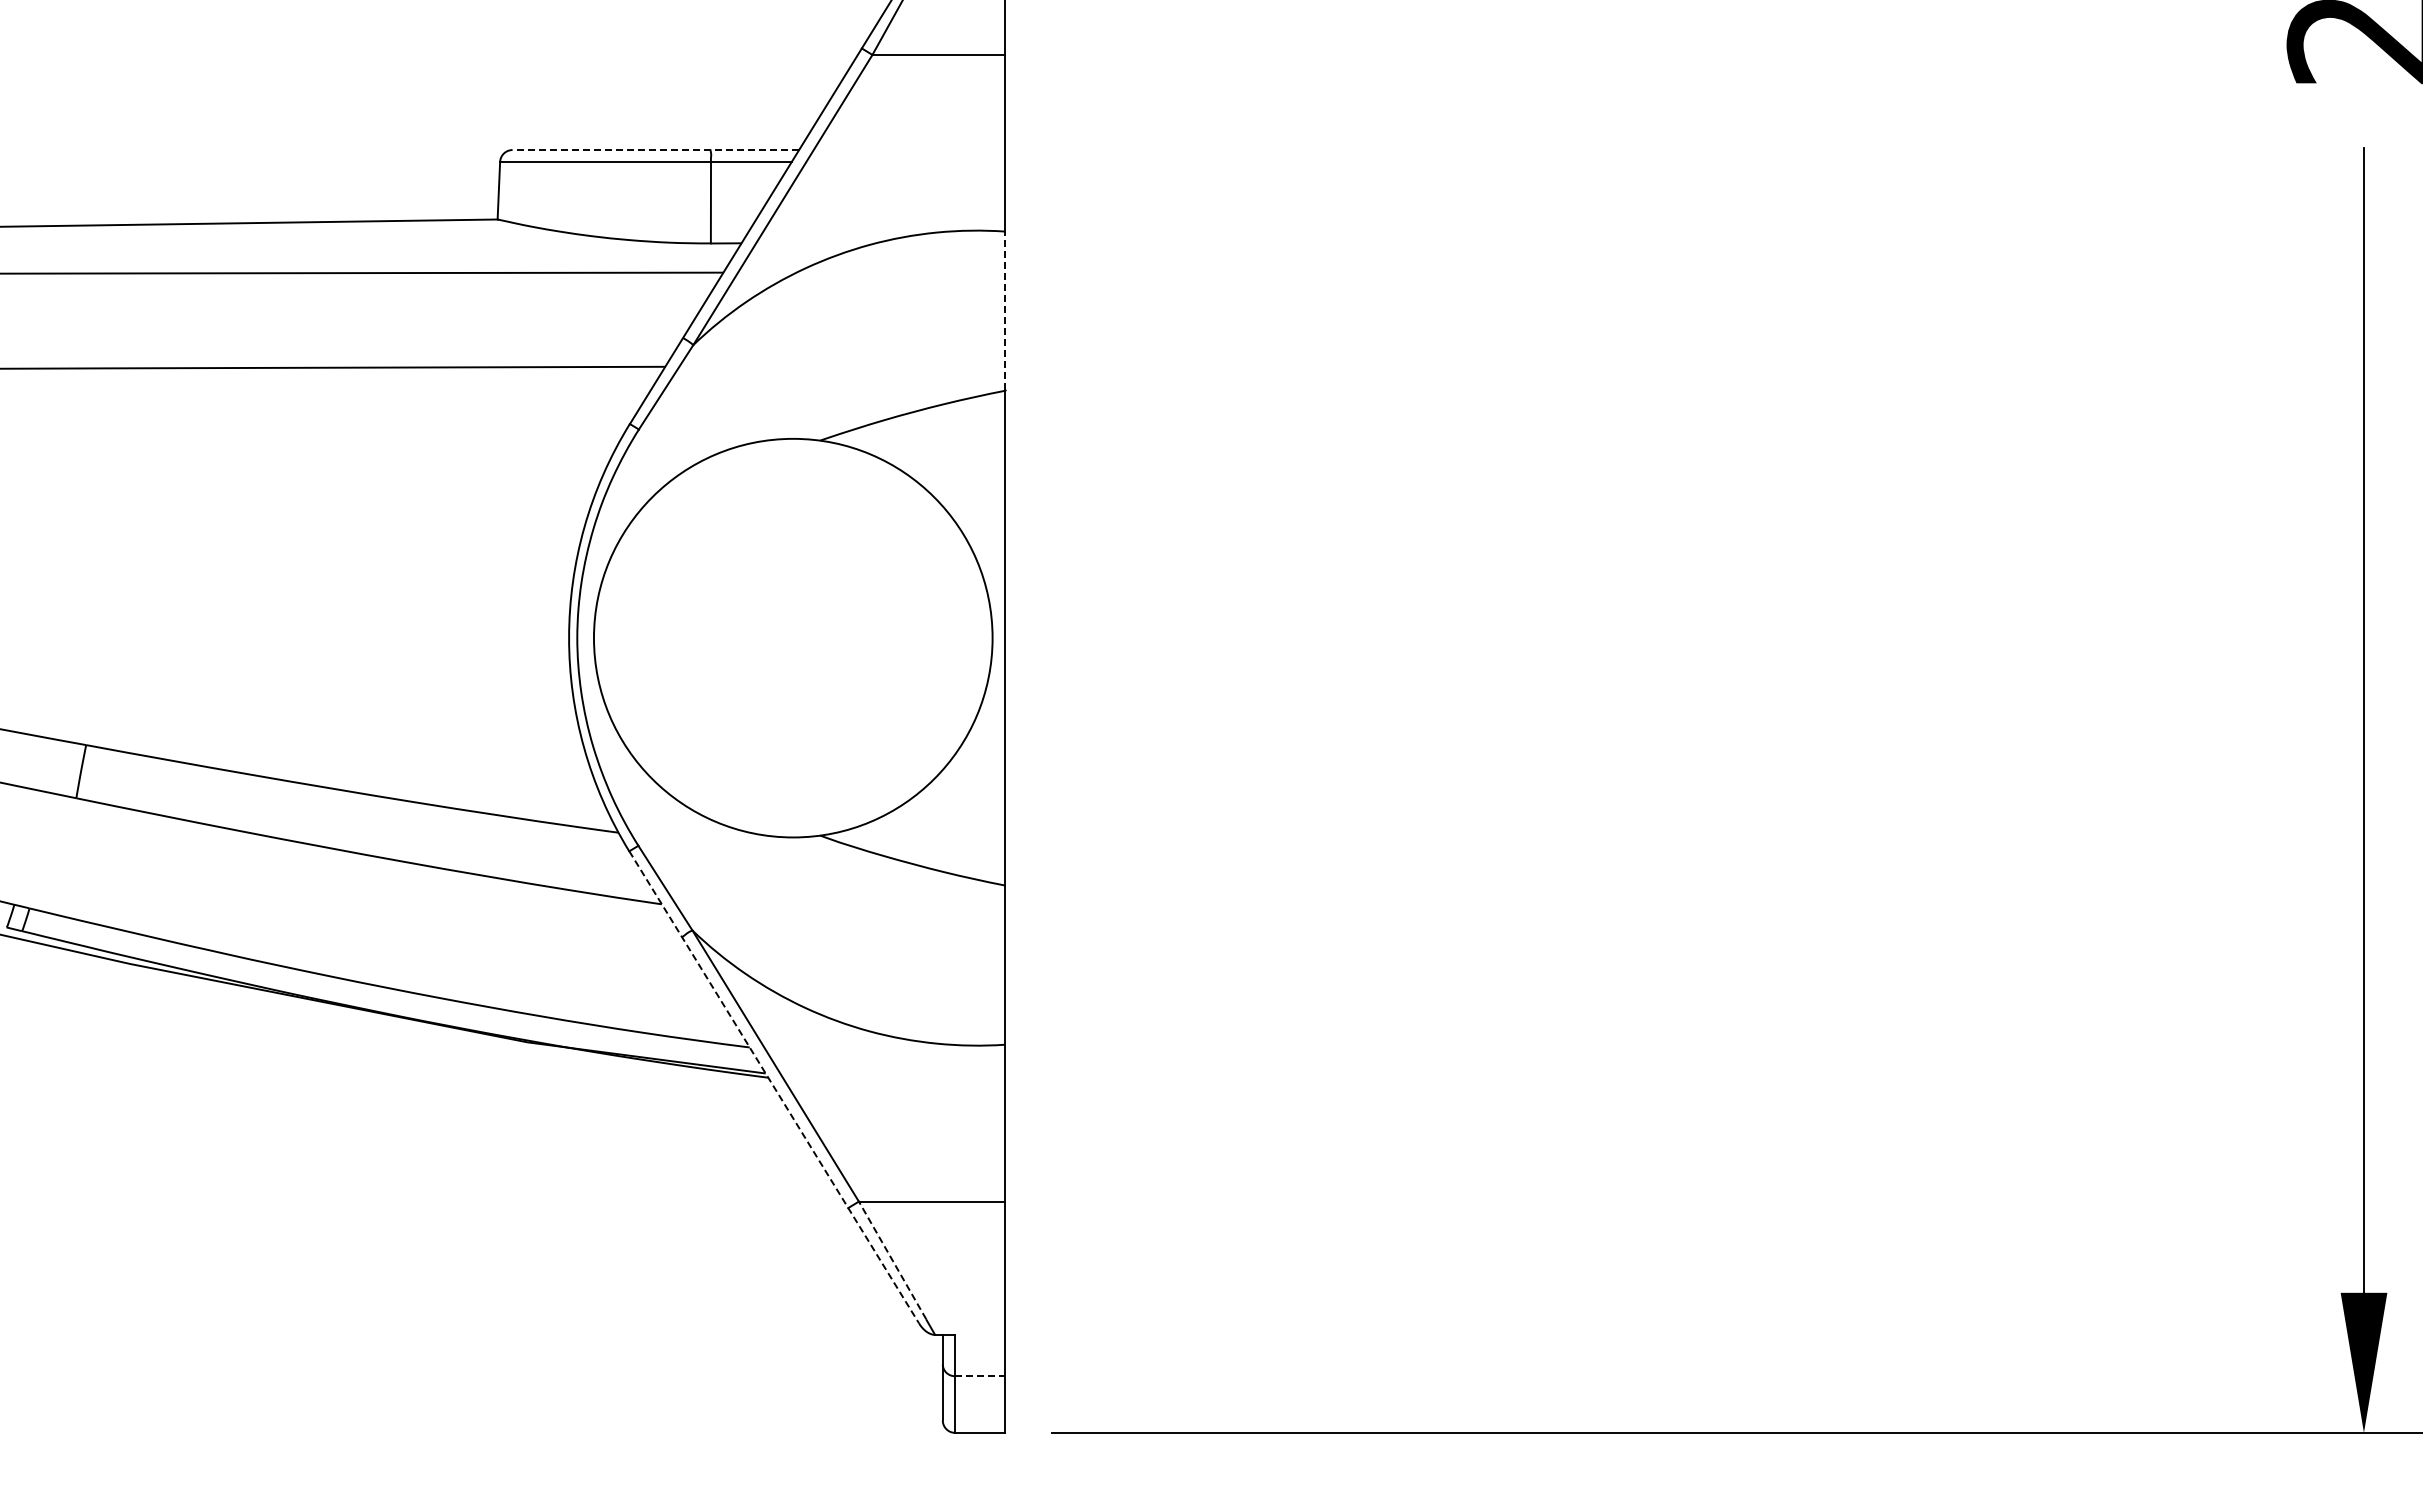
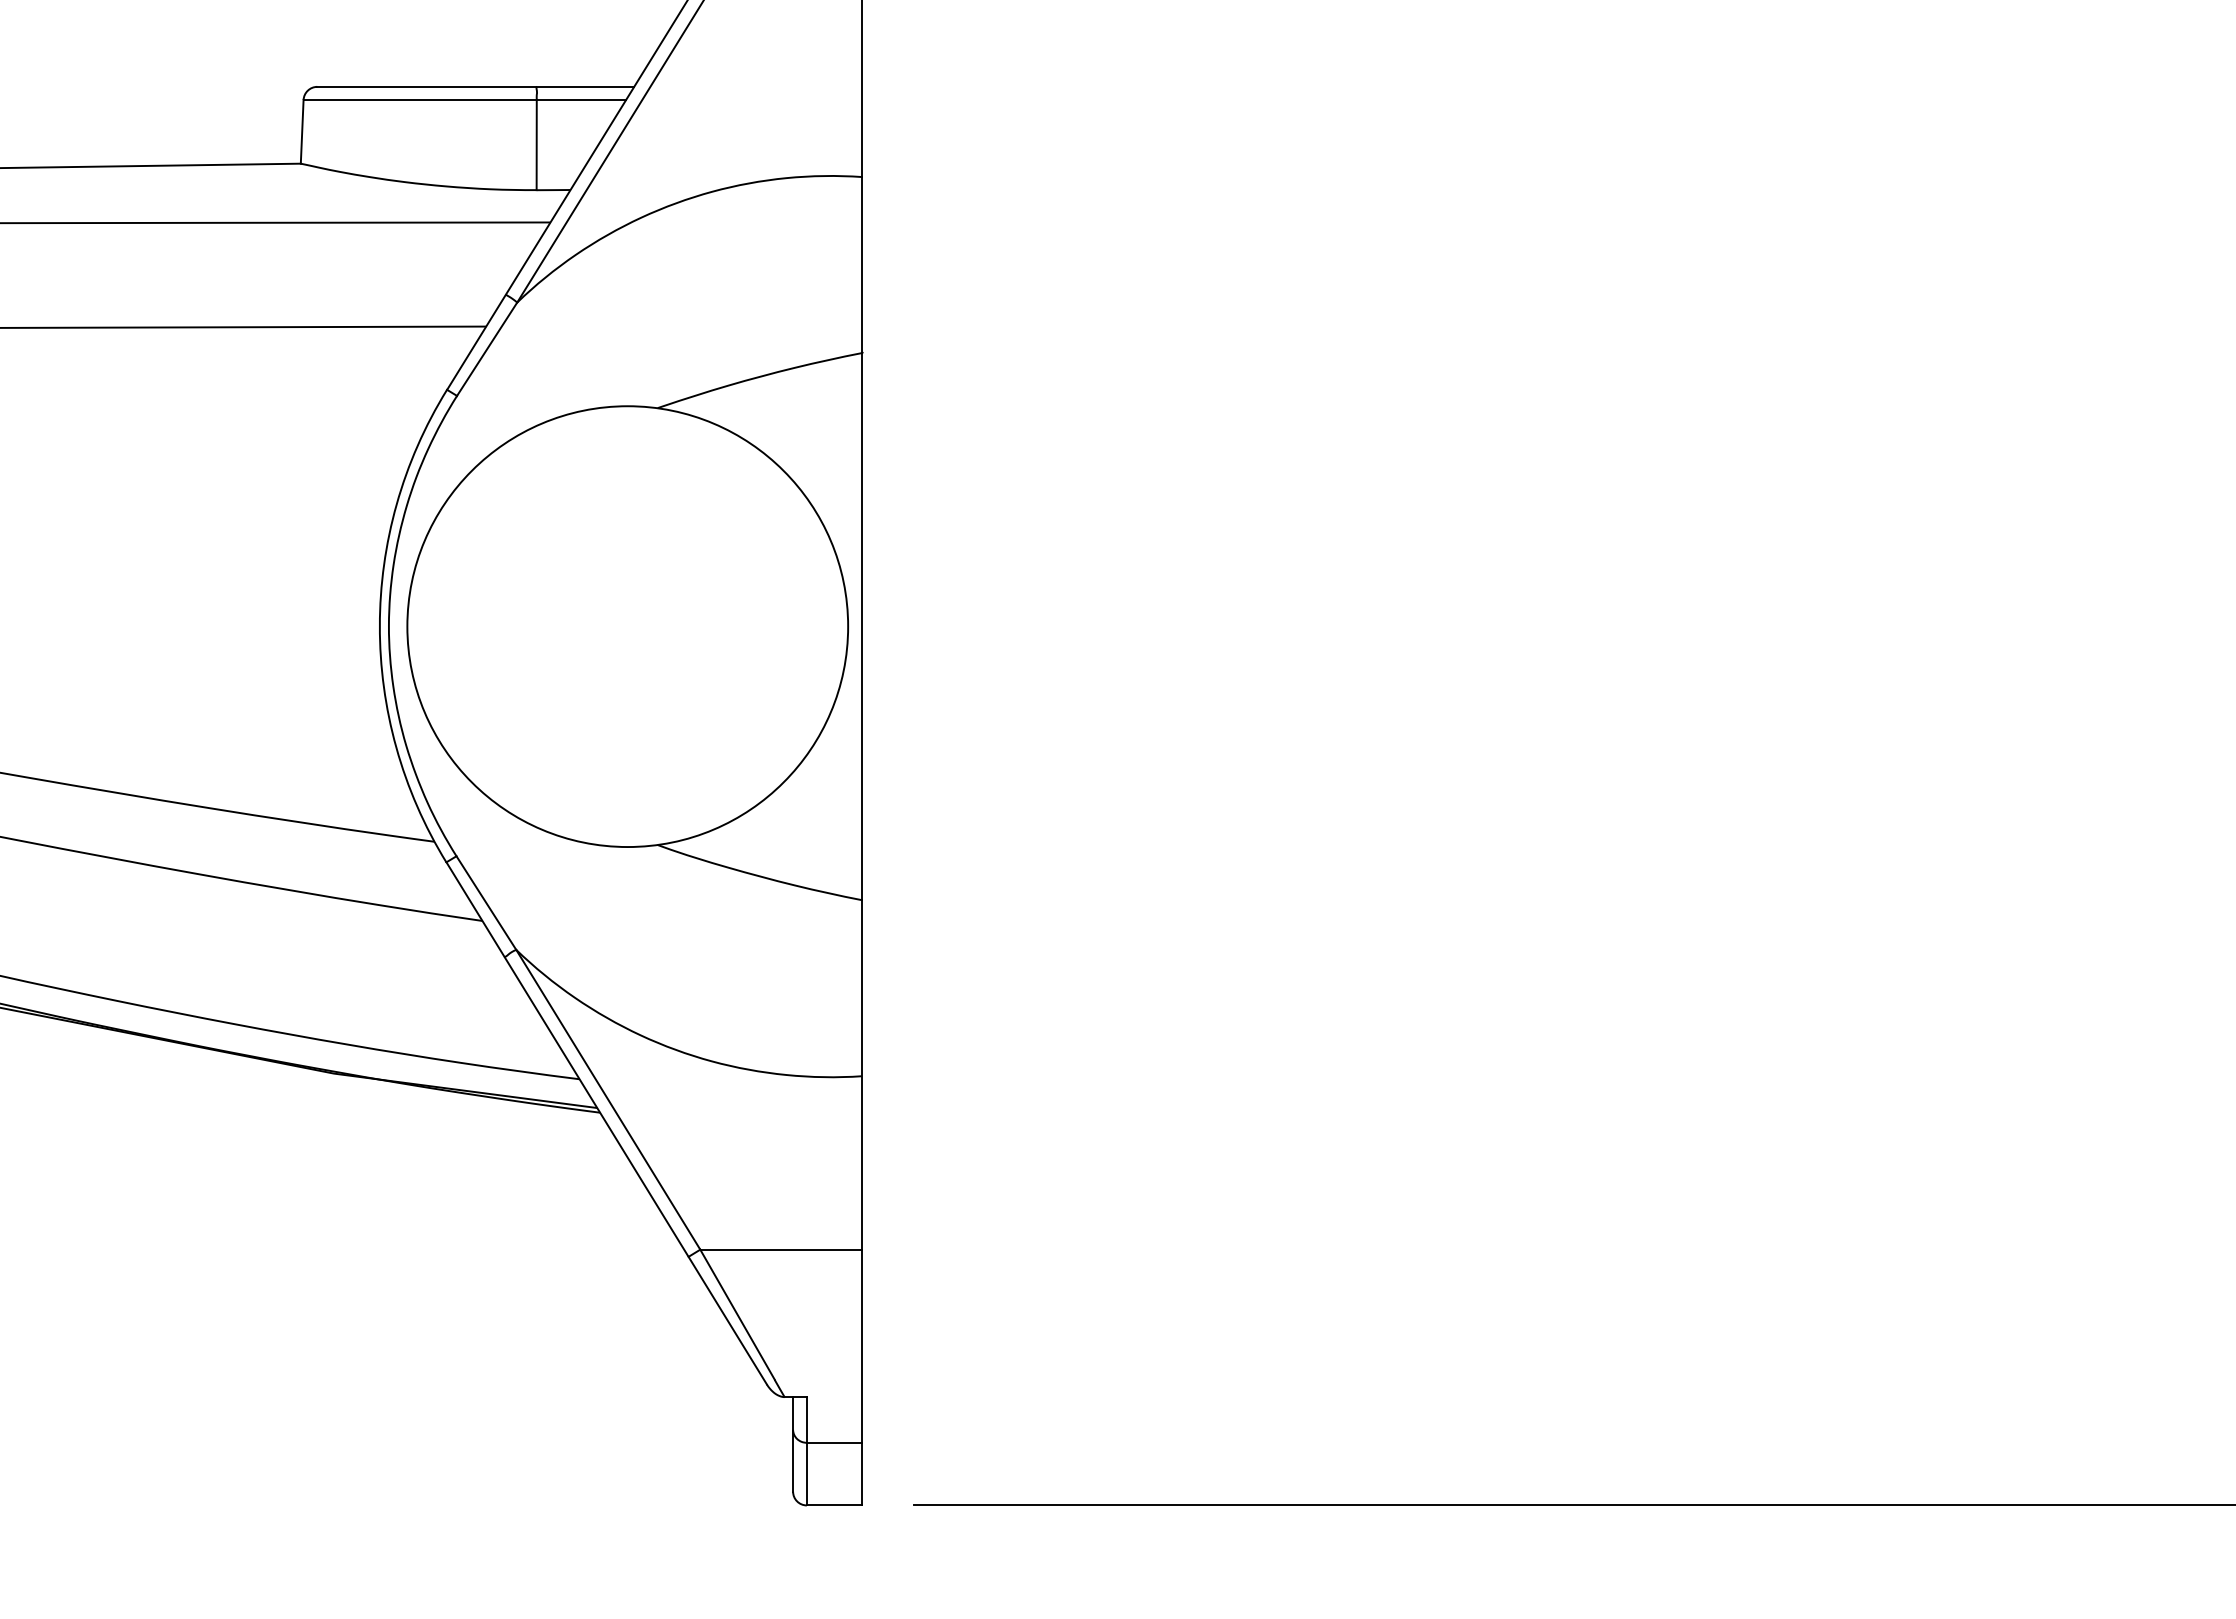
line: (655, 150) -> (475, 87), dashed -> solid
line: (1005, 310) -> (862, 264), dashed -> solid
line: (774, 1087) -> (606, 1123), dashed -> solid
line: (892, 1260) -> (737, 1314), dashed -> solid
line: (980, 1376) -> (834, 1443), dashed -> solid

